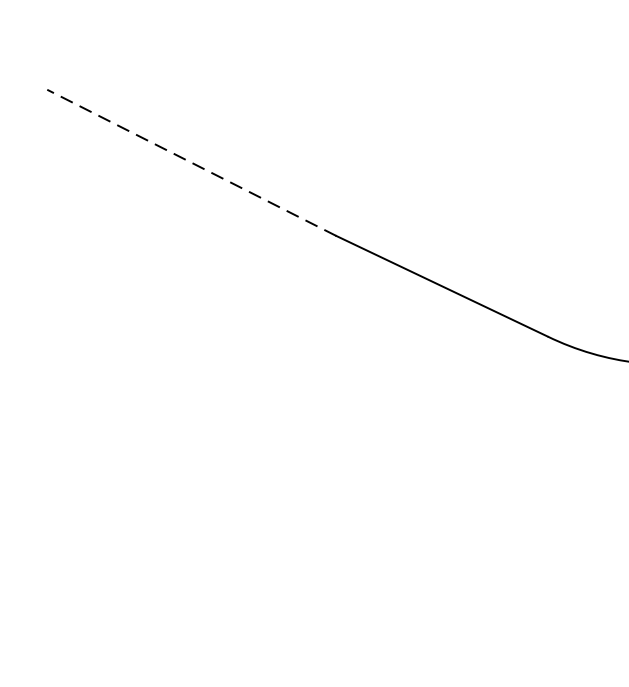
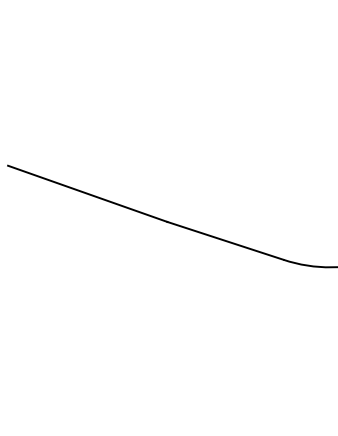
line: (191, 162) -> (87, 193), dashed -> solid

